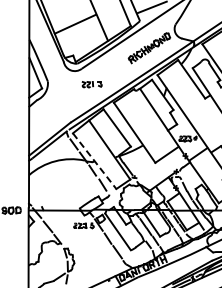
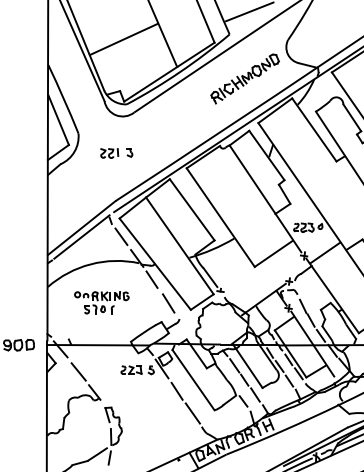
part: (91, 84) -> (115, 153), moved
line: (94, 161) -> (154, 264), dashed -> solid
part: (61, 184) -> (100, 302), added

